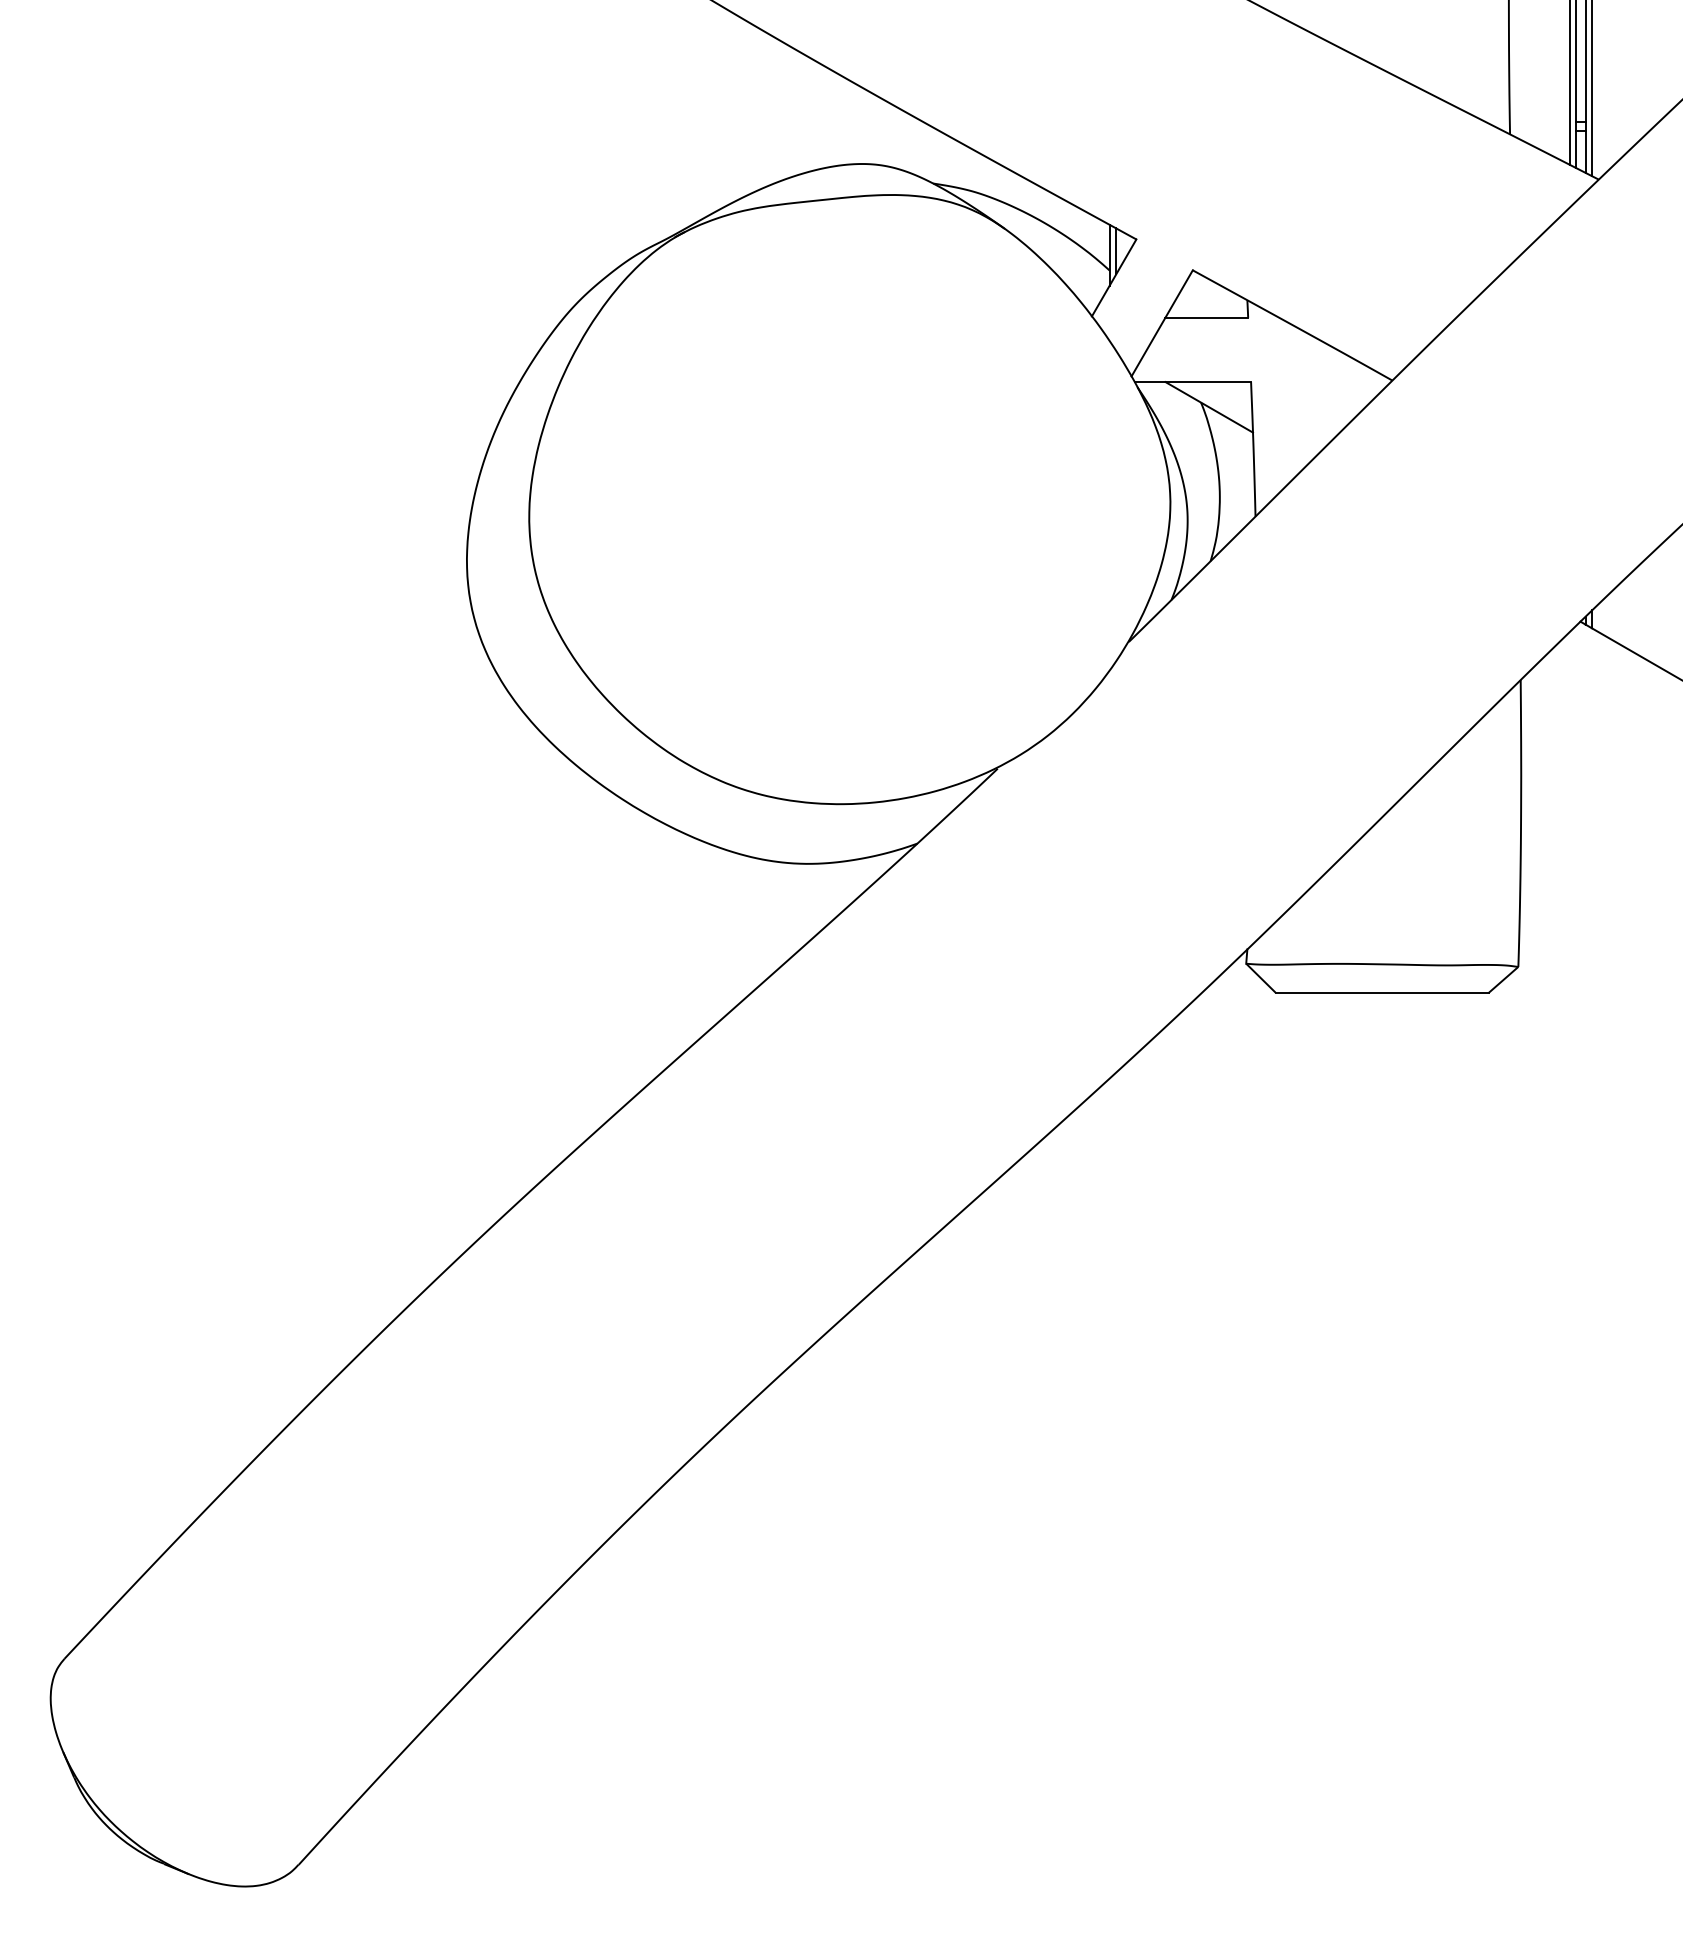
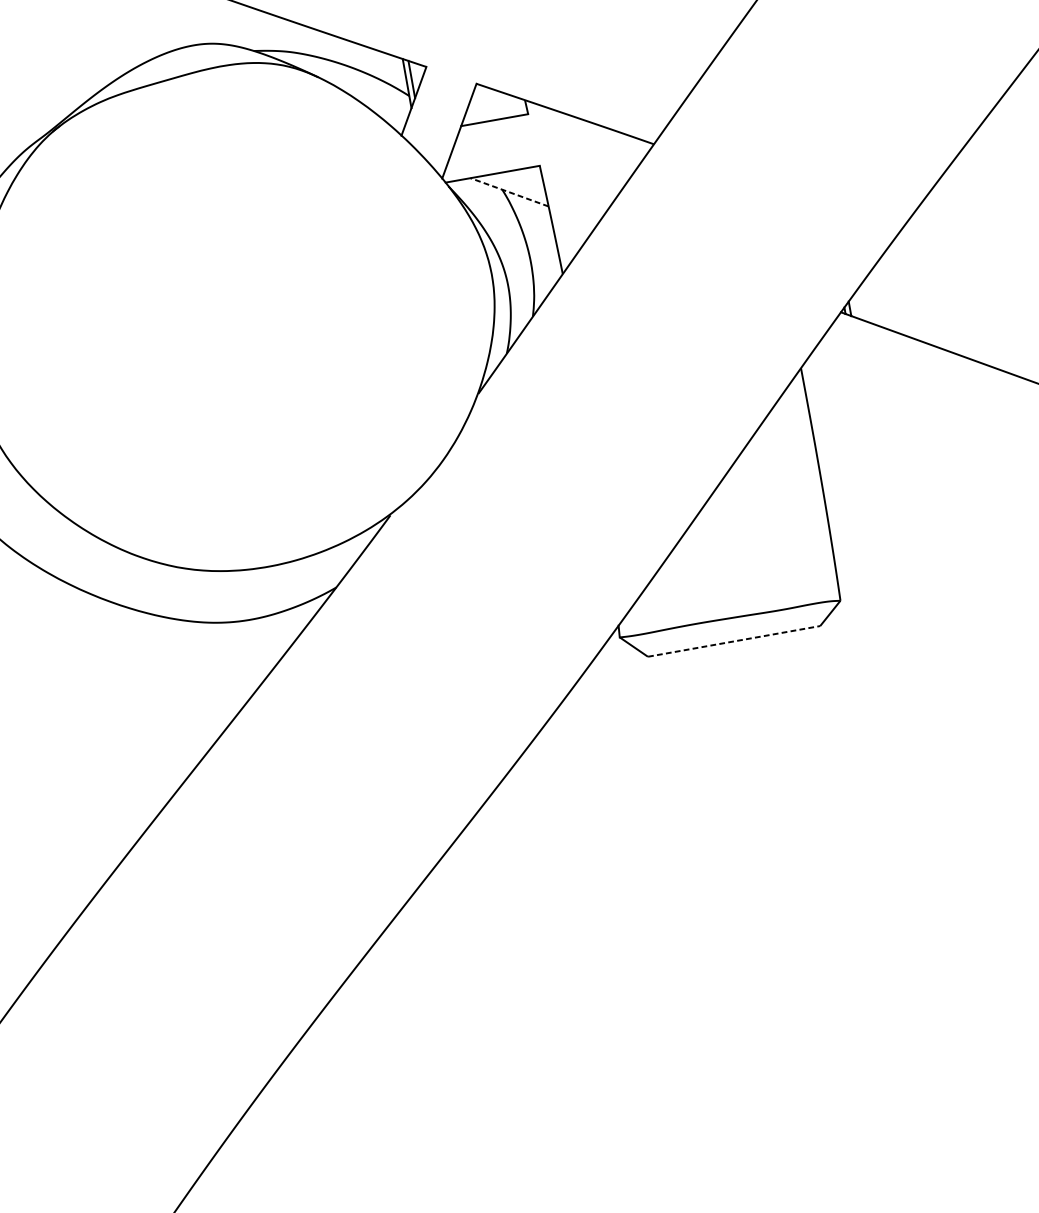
line: (1209, 407) -> (509, 192), solid -> dashed
line: (1382, 992) -> (734, 641), solid -> dashed

